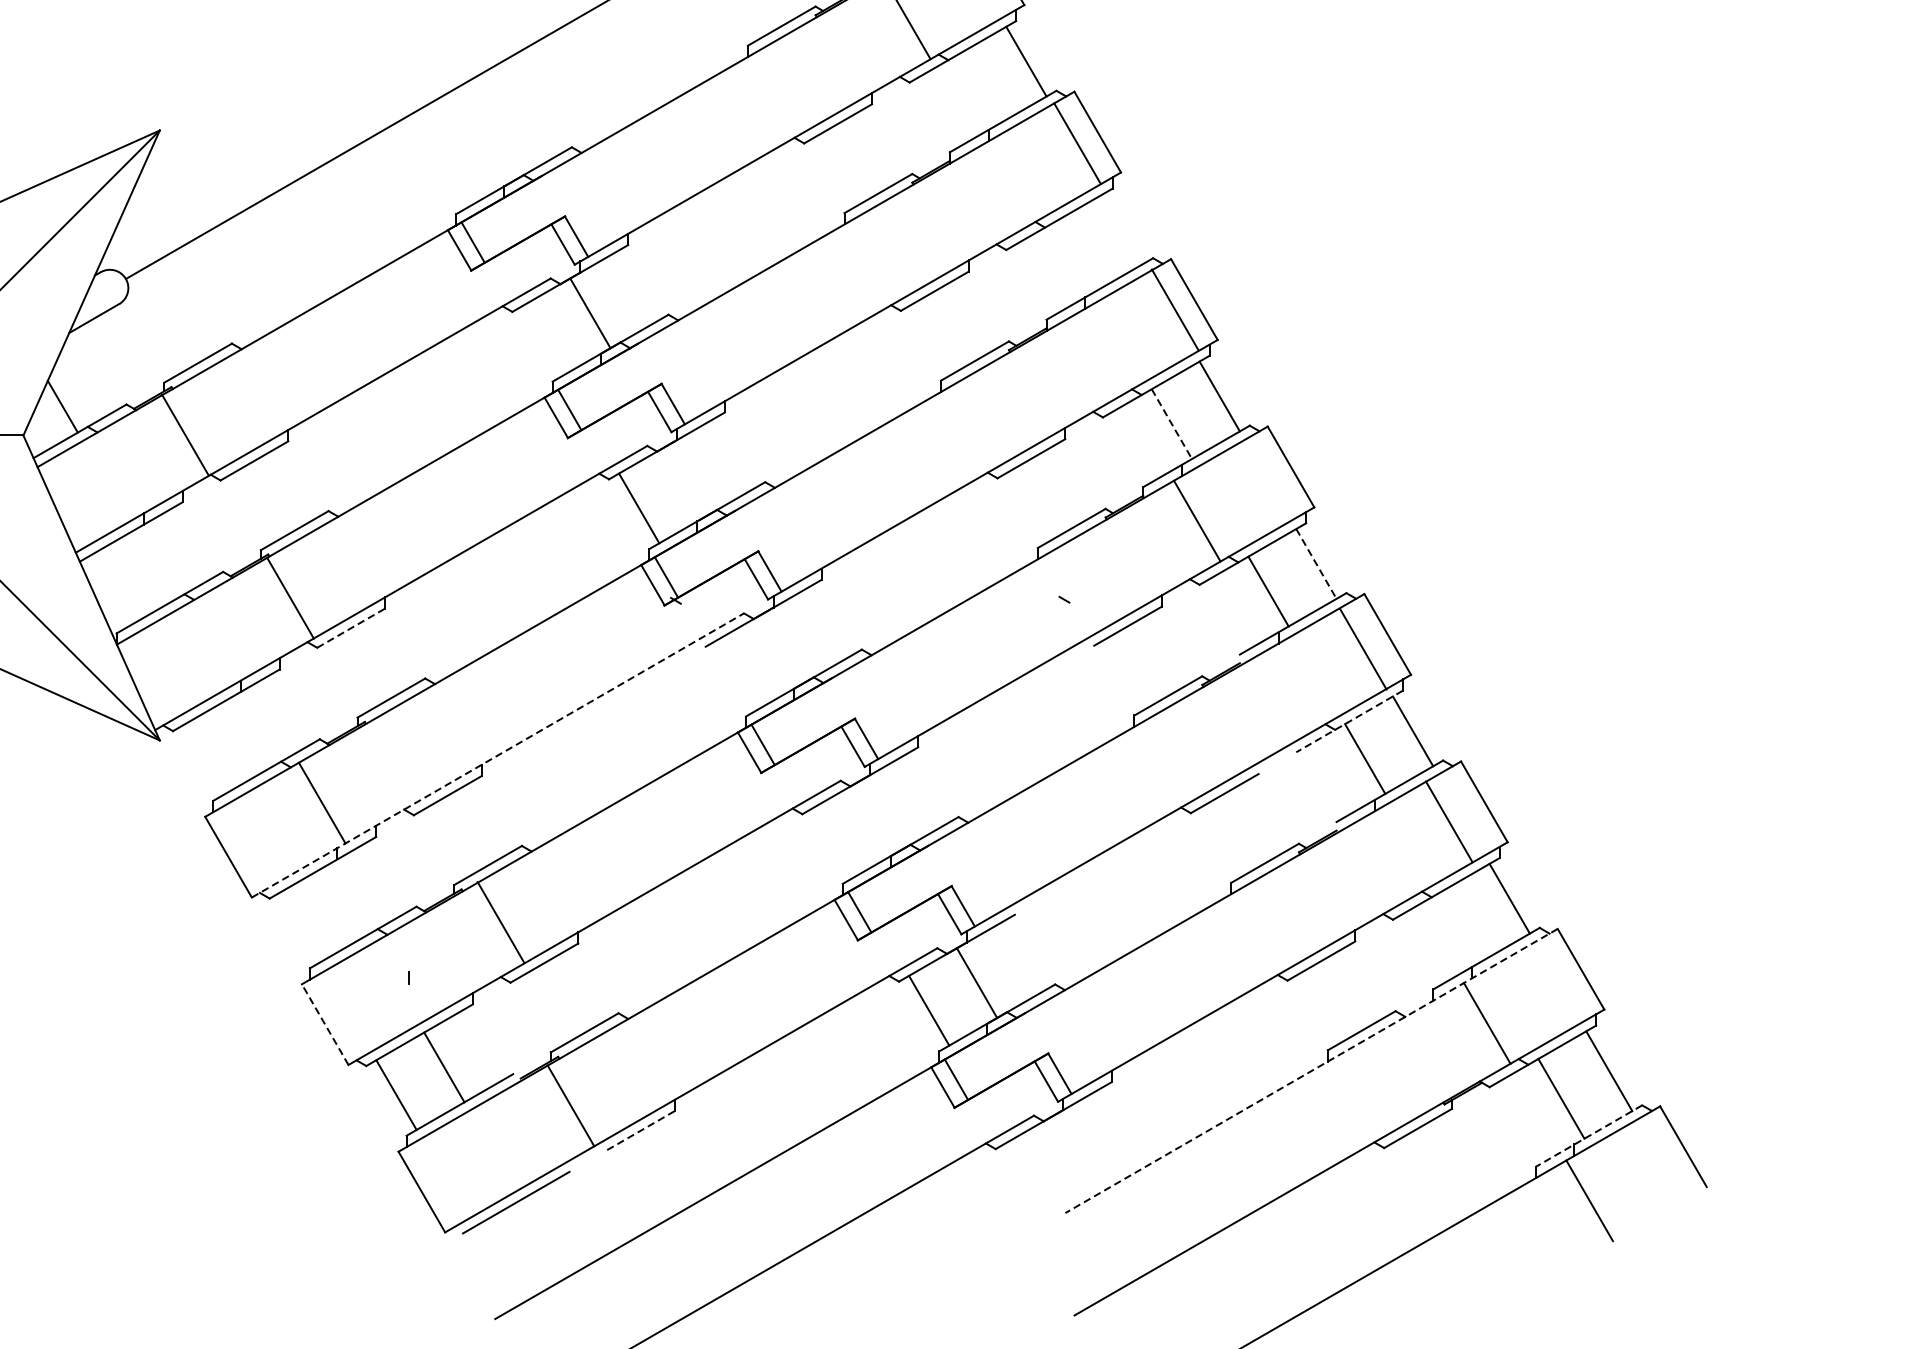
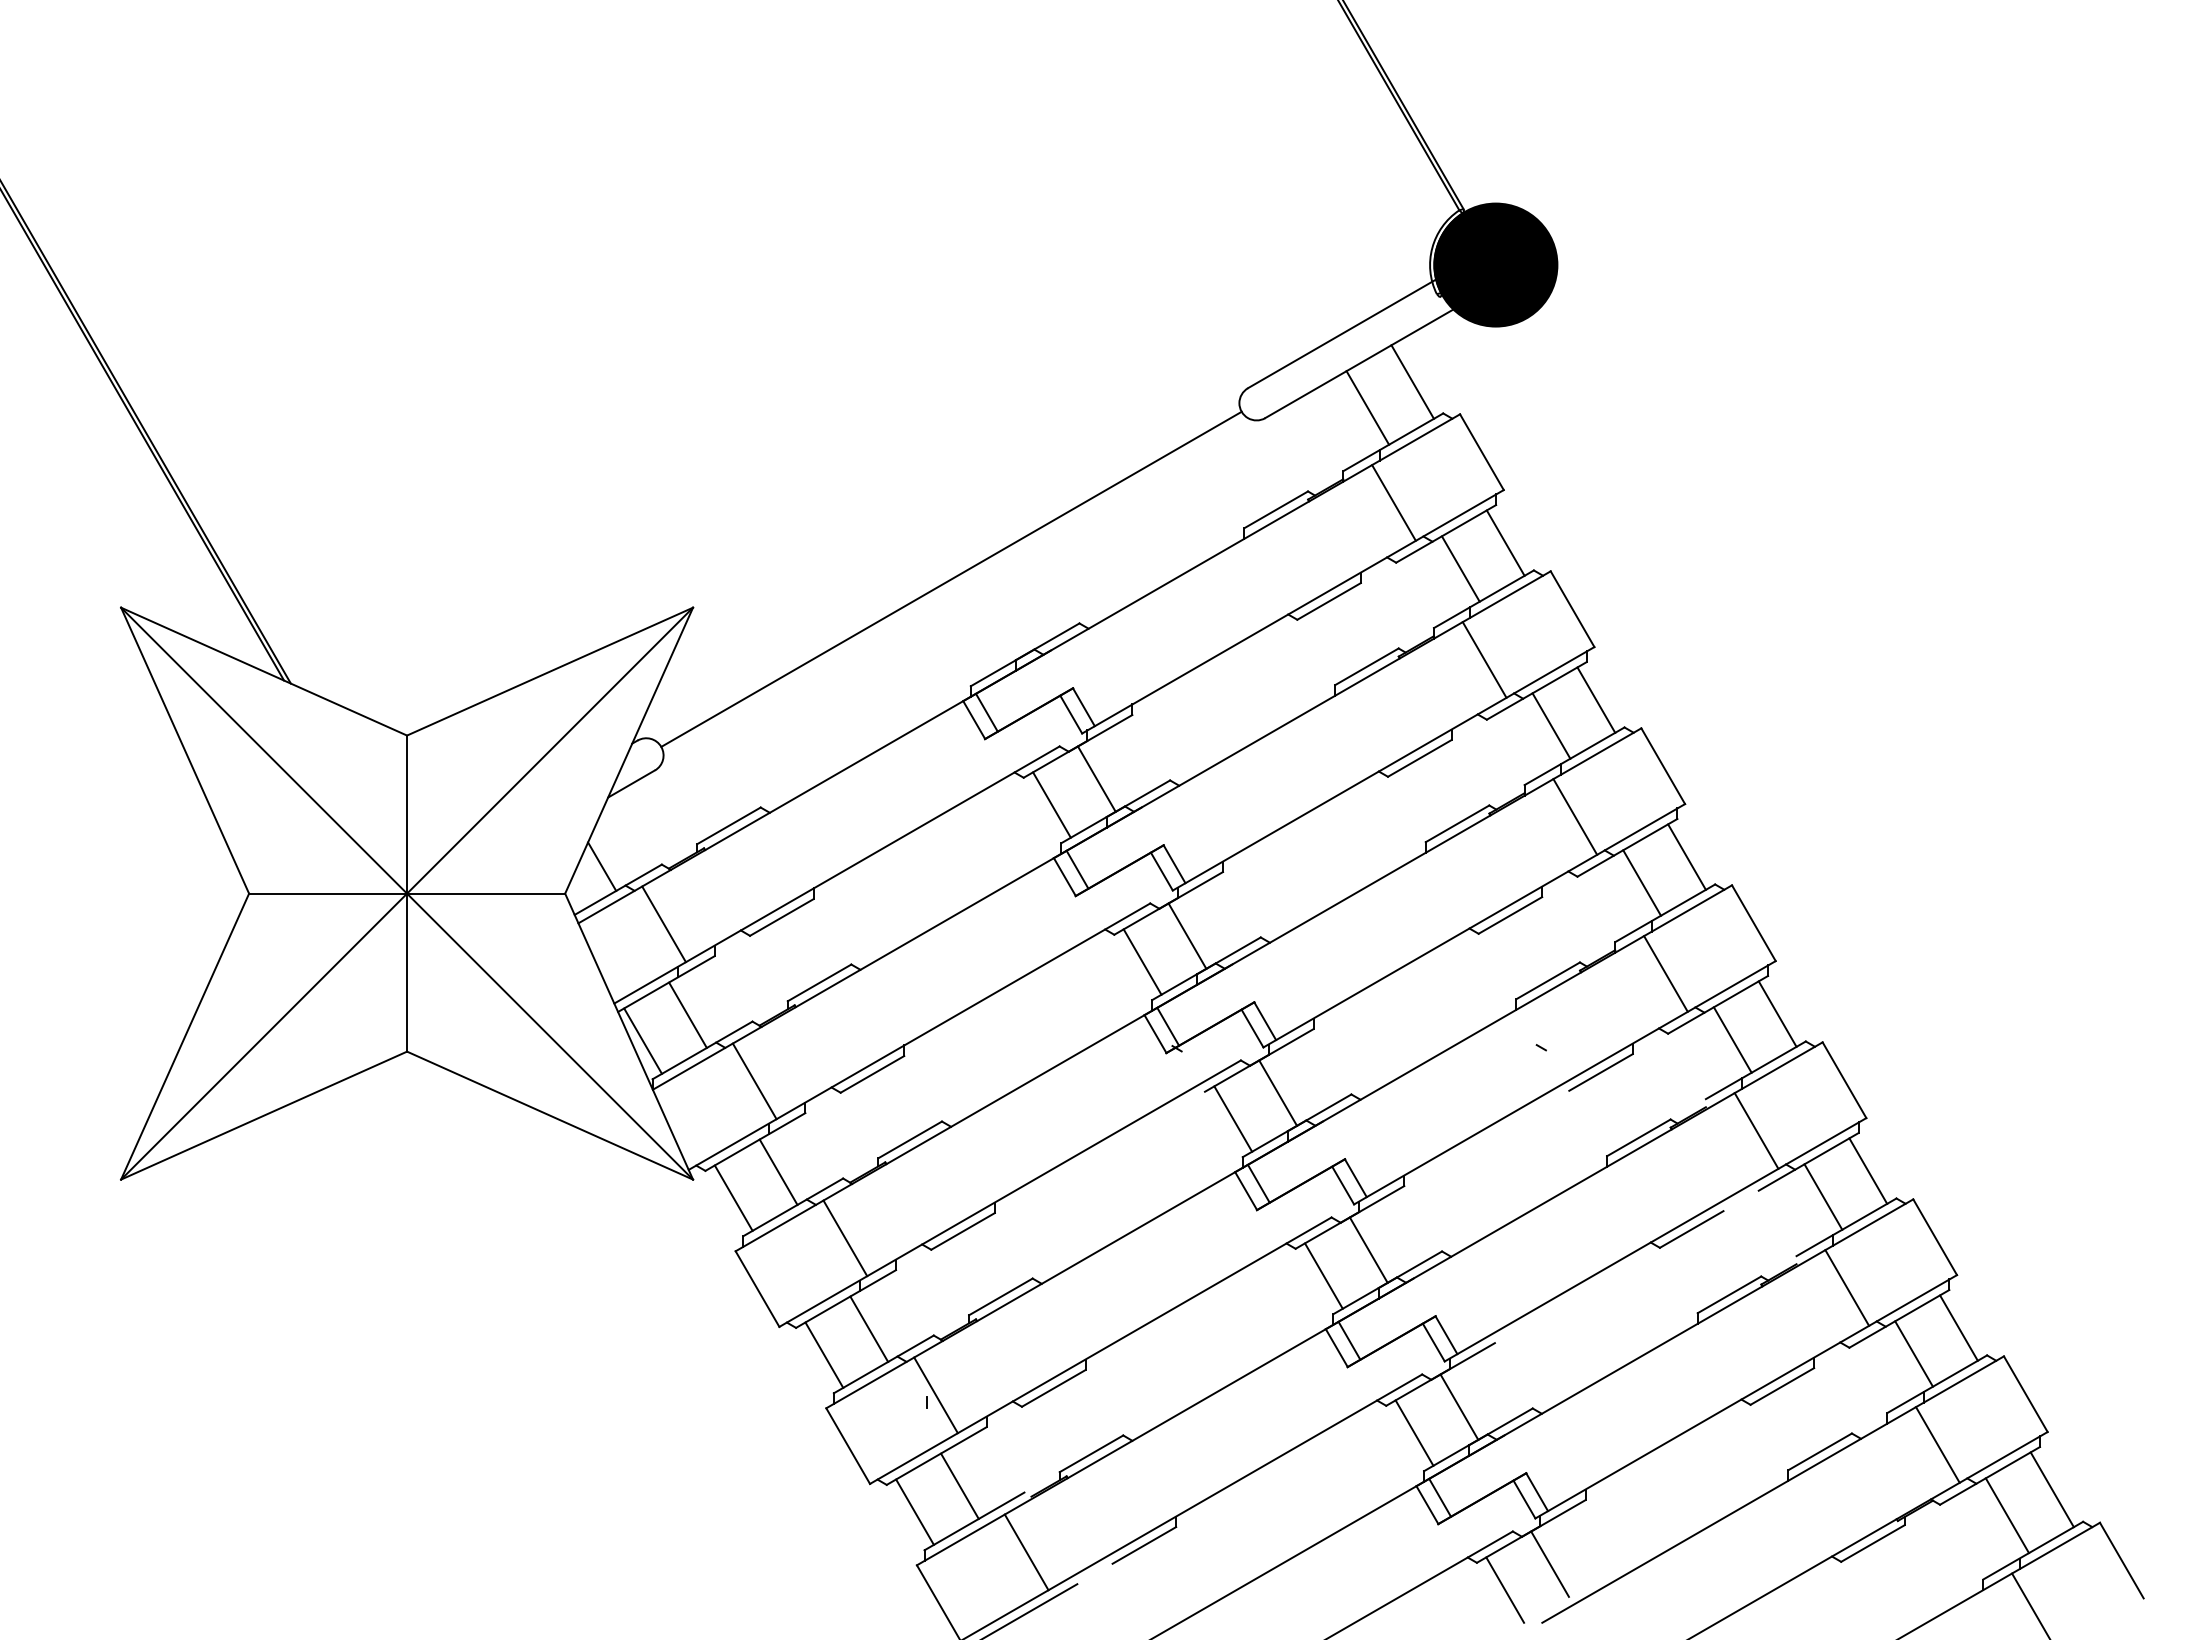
line: (978, 88) -> (1460, 568), added
line: (1077, 143) -> (1484, 659), moved
line: (1123, 228) -> (1596, 699), added
line: (1075, 256) -> (1551, 725), added
line: (1175, 309) -> (1575, 816), moved
line: (542, 340) -> (1051, 804), added
line: (1172, 424) -> (1642, 883), dashed -> solid
line: (184, 435) -> (663, 924), moved
line: (687, 480) -> (1187, 935), added
line: (153, 564) -> (687, 1014), added
line: (1316, 564) -> (1777, 1014), dashed -> solid
line: (105, 592) -> (642, 1040), added
line: (290, 598) -> (754, 1081), moved
line: (351, 628) -> (872, 1074), dashed -> solid
line: (784, 647) -> (1278, 1092), added
line: (1363, 648) -> (1756, 1130), moved
line: (736, 675) -> (1233, 1118), added
line: (1349, 721) -> (1808, 1161), dashed -> solid
line: (250, 731) -> (778, 1171), added
line: (498, 755) -> (1010, 1193), dashed -> solid
line: (202, 759) -> (733, 1197), added
line: (880, 814) -> (1368, 1249), added
line: (1449, 821) -> (1847, 1287), moved
line: (832, 842) -> (1323, 1275), added
line: (347, 899) -> (869, 1328), added
line: (500, 922) -> (935, 1395), moved
line: (1461, 925) -> (1913, 1353), added
line: (299, 926) -> (824, 1354), added
line: (325, 1025) -> (848, 1446), dashed -> solid
line: (1311, 1070) -> (1773, 1489), dashed -> solid
line: (570, 1106) -> (1026, 1552), moved
line: (641, 1130) -> (1144, 1545), dashed -> solid
line: (1589, 1135) -> (2033, 1550), dashed -> solid
line: (1073, 1149) -> (1549, 1563), added
line: (1026, 1177) -> (1505, 1589), added

